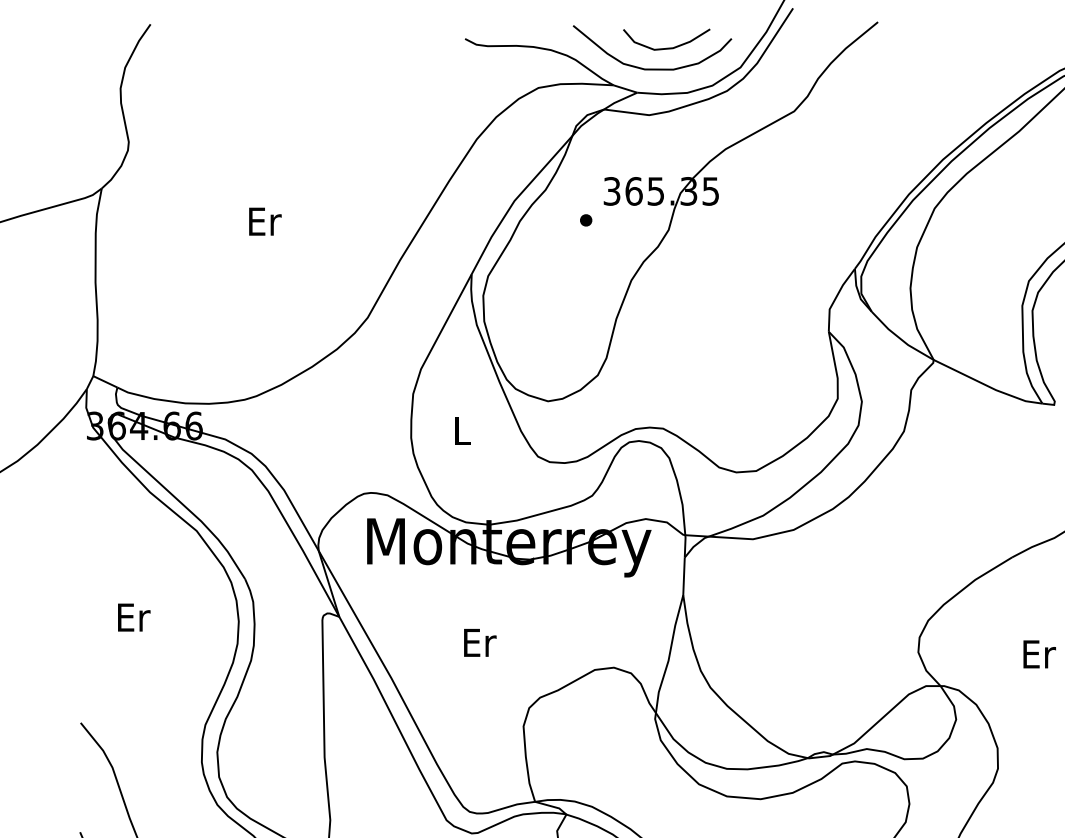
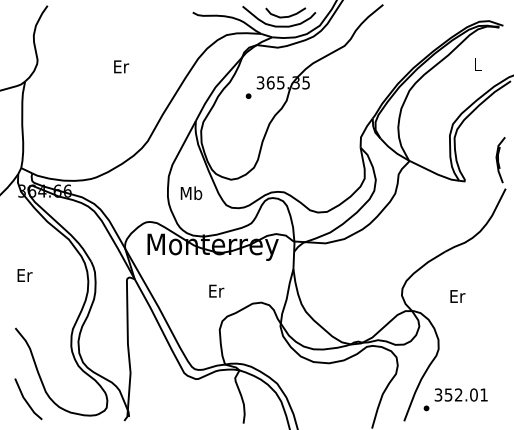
text: (265, 220) -> (121, 66), moved
text: (462, 431) -> (191, 193), L -> Mb
text: (132, 617) -> (24, 275), moved
text: (479, 641) -> (216, 290), moved

